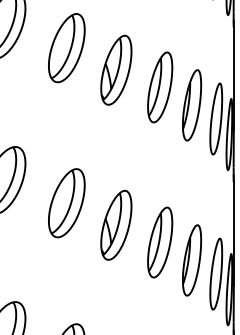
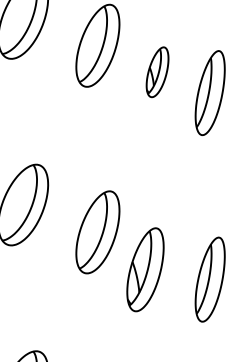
part: (116, 69) -> (157, 71), size x0.6
part: (116, 225) -> (145, 269), moved

